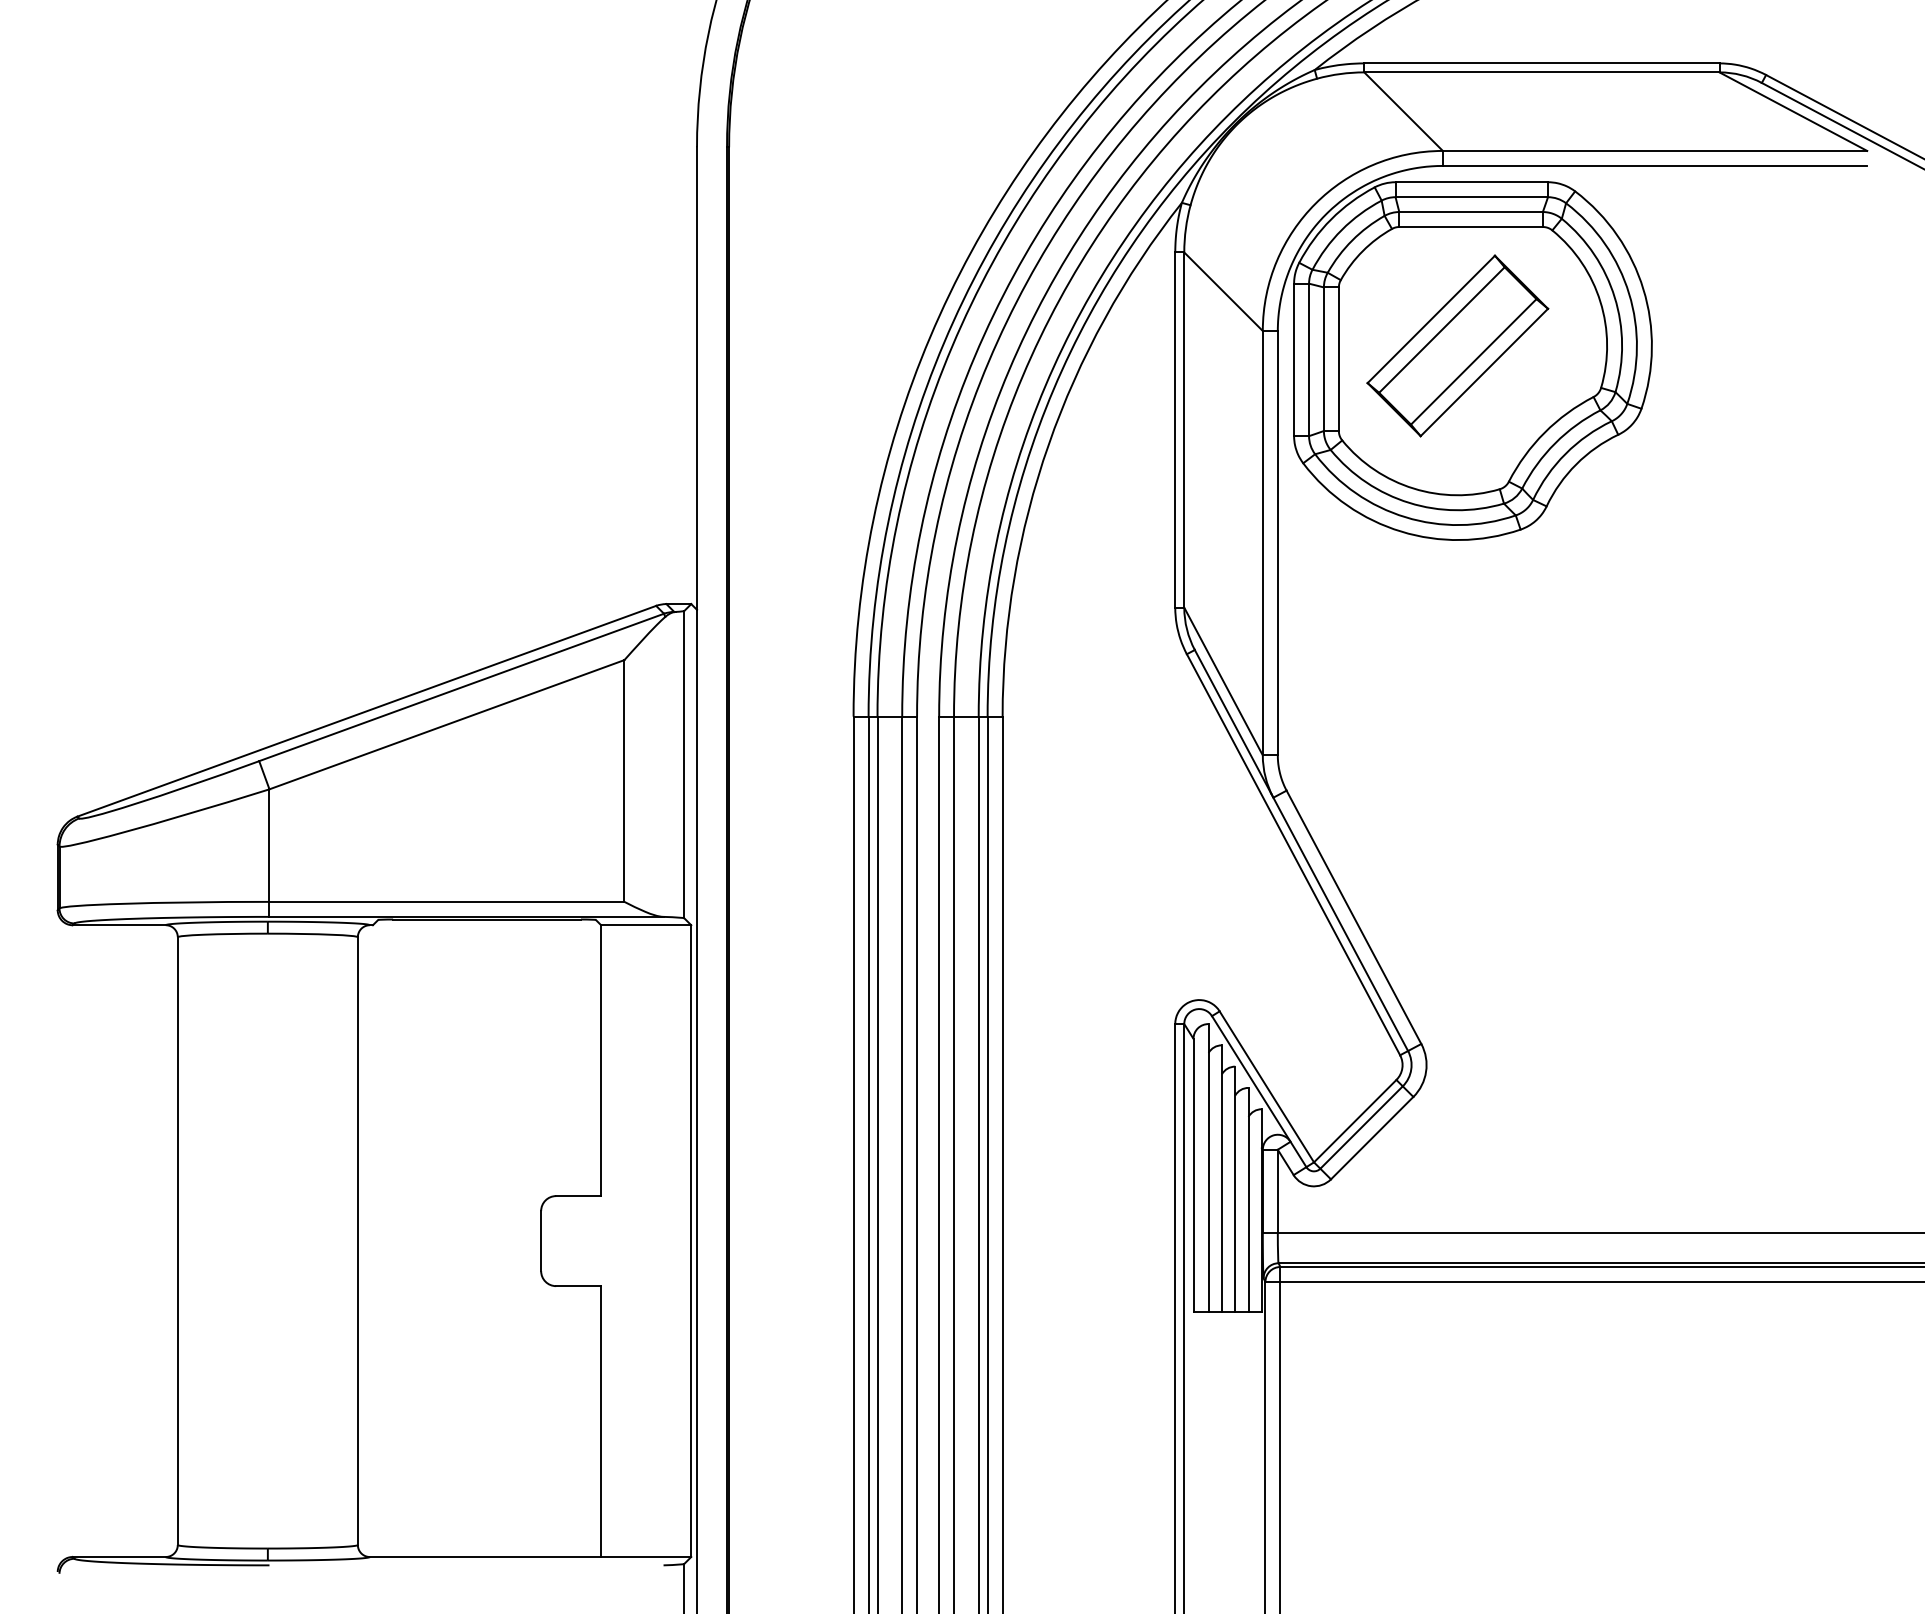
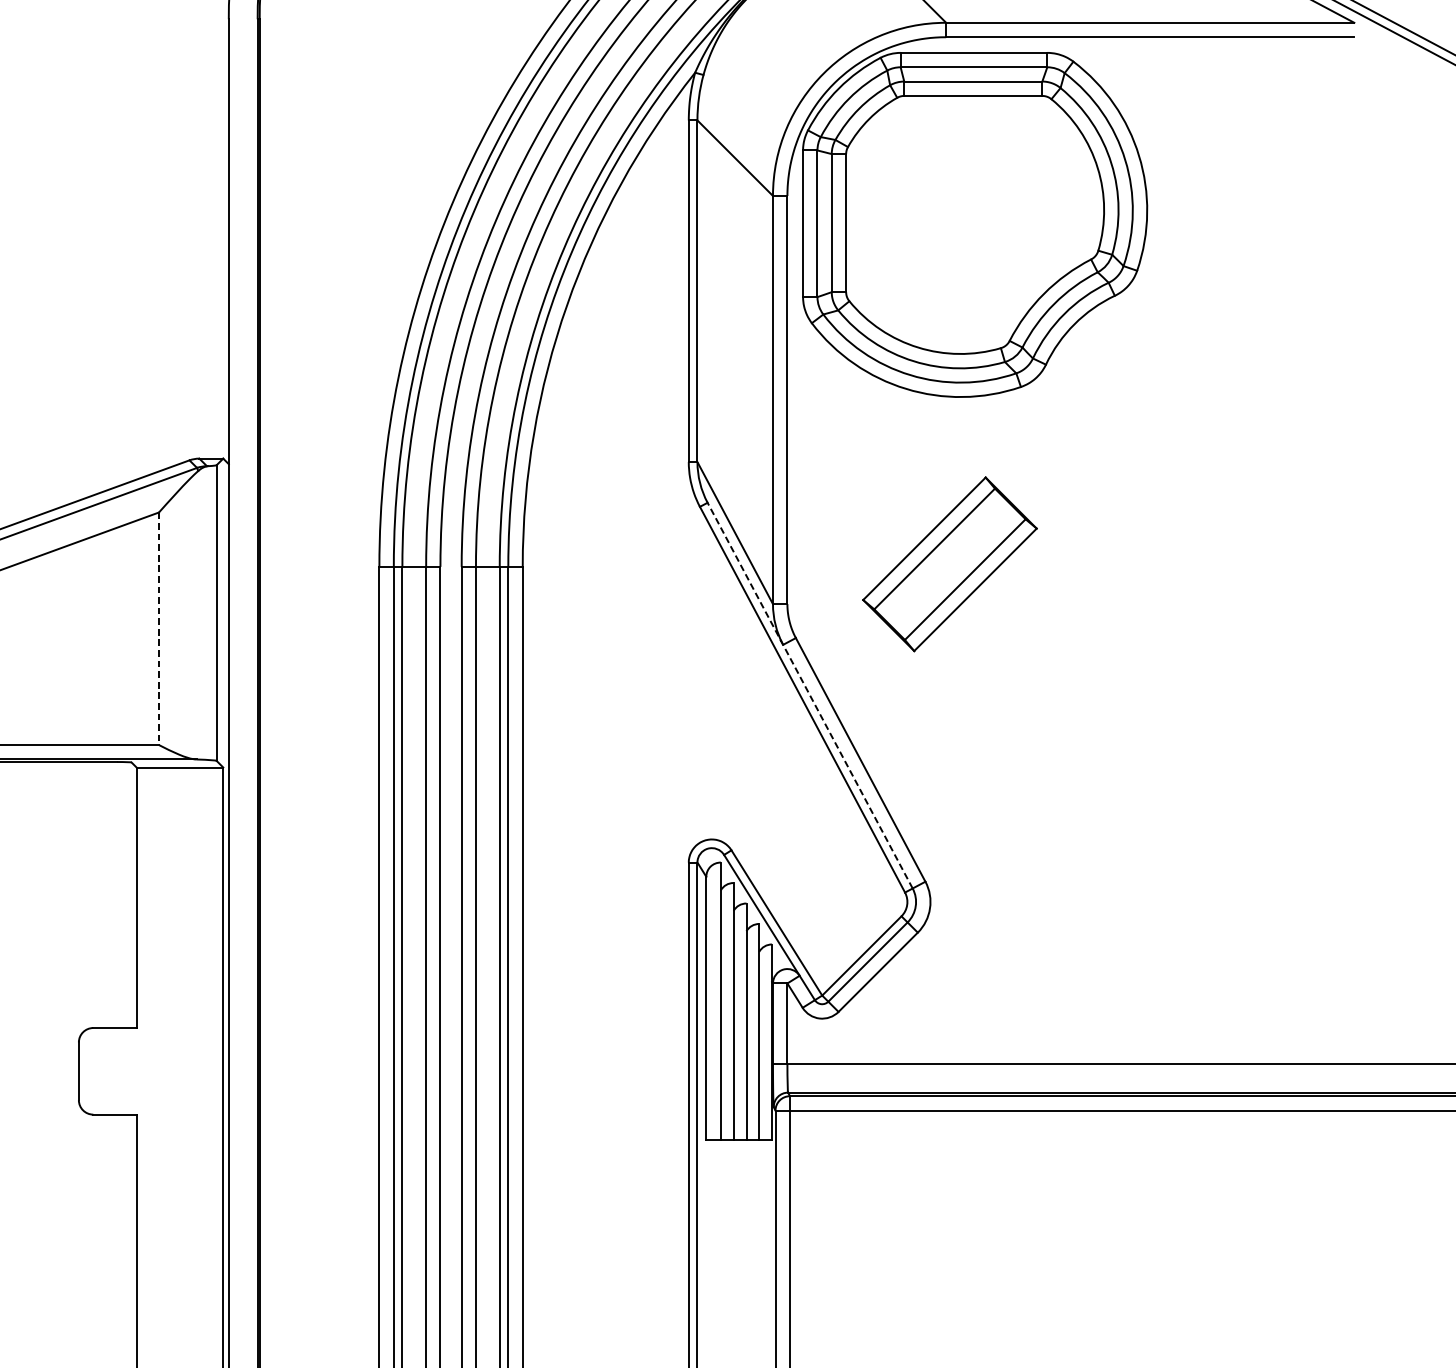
part: (1457, 345) -> (949, 563), moved
line: (624, 780) -> (159, 628), solid -> dashed
line: (1301, 850) -> (810, 695), solid -> dashed

